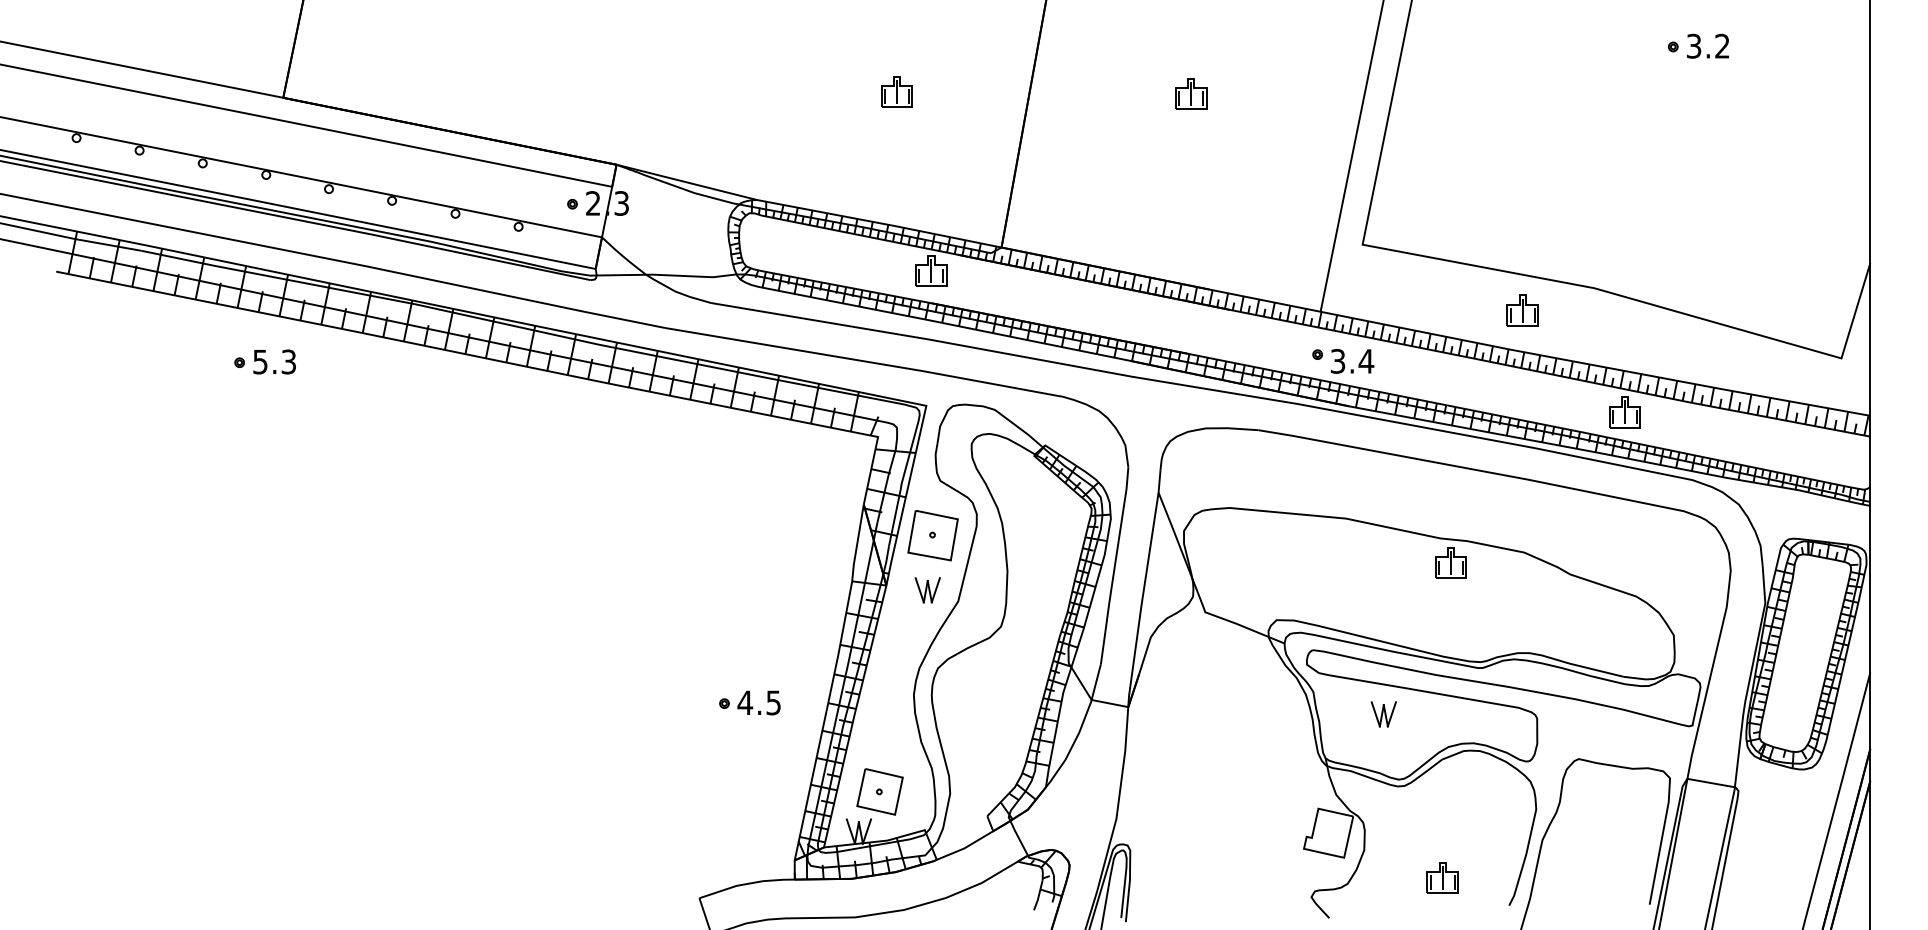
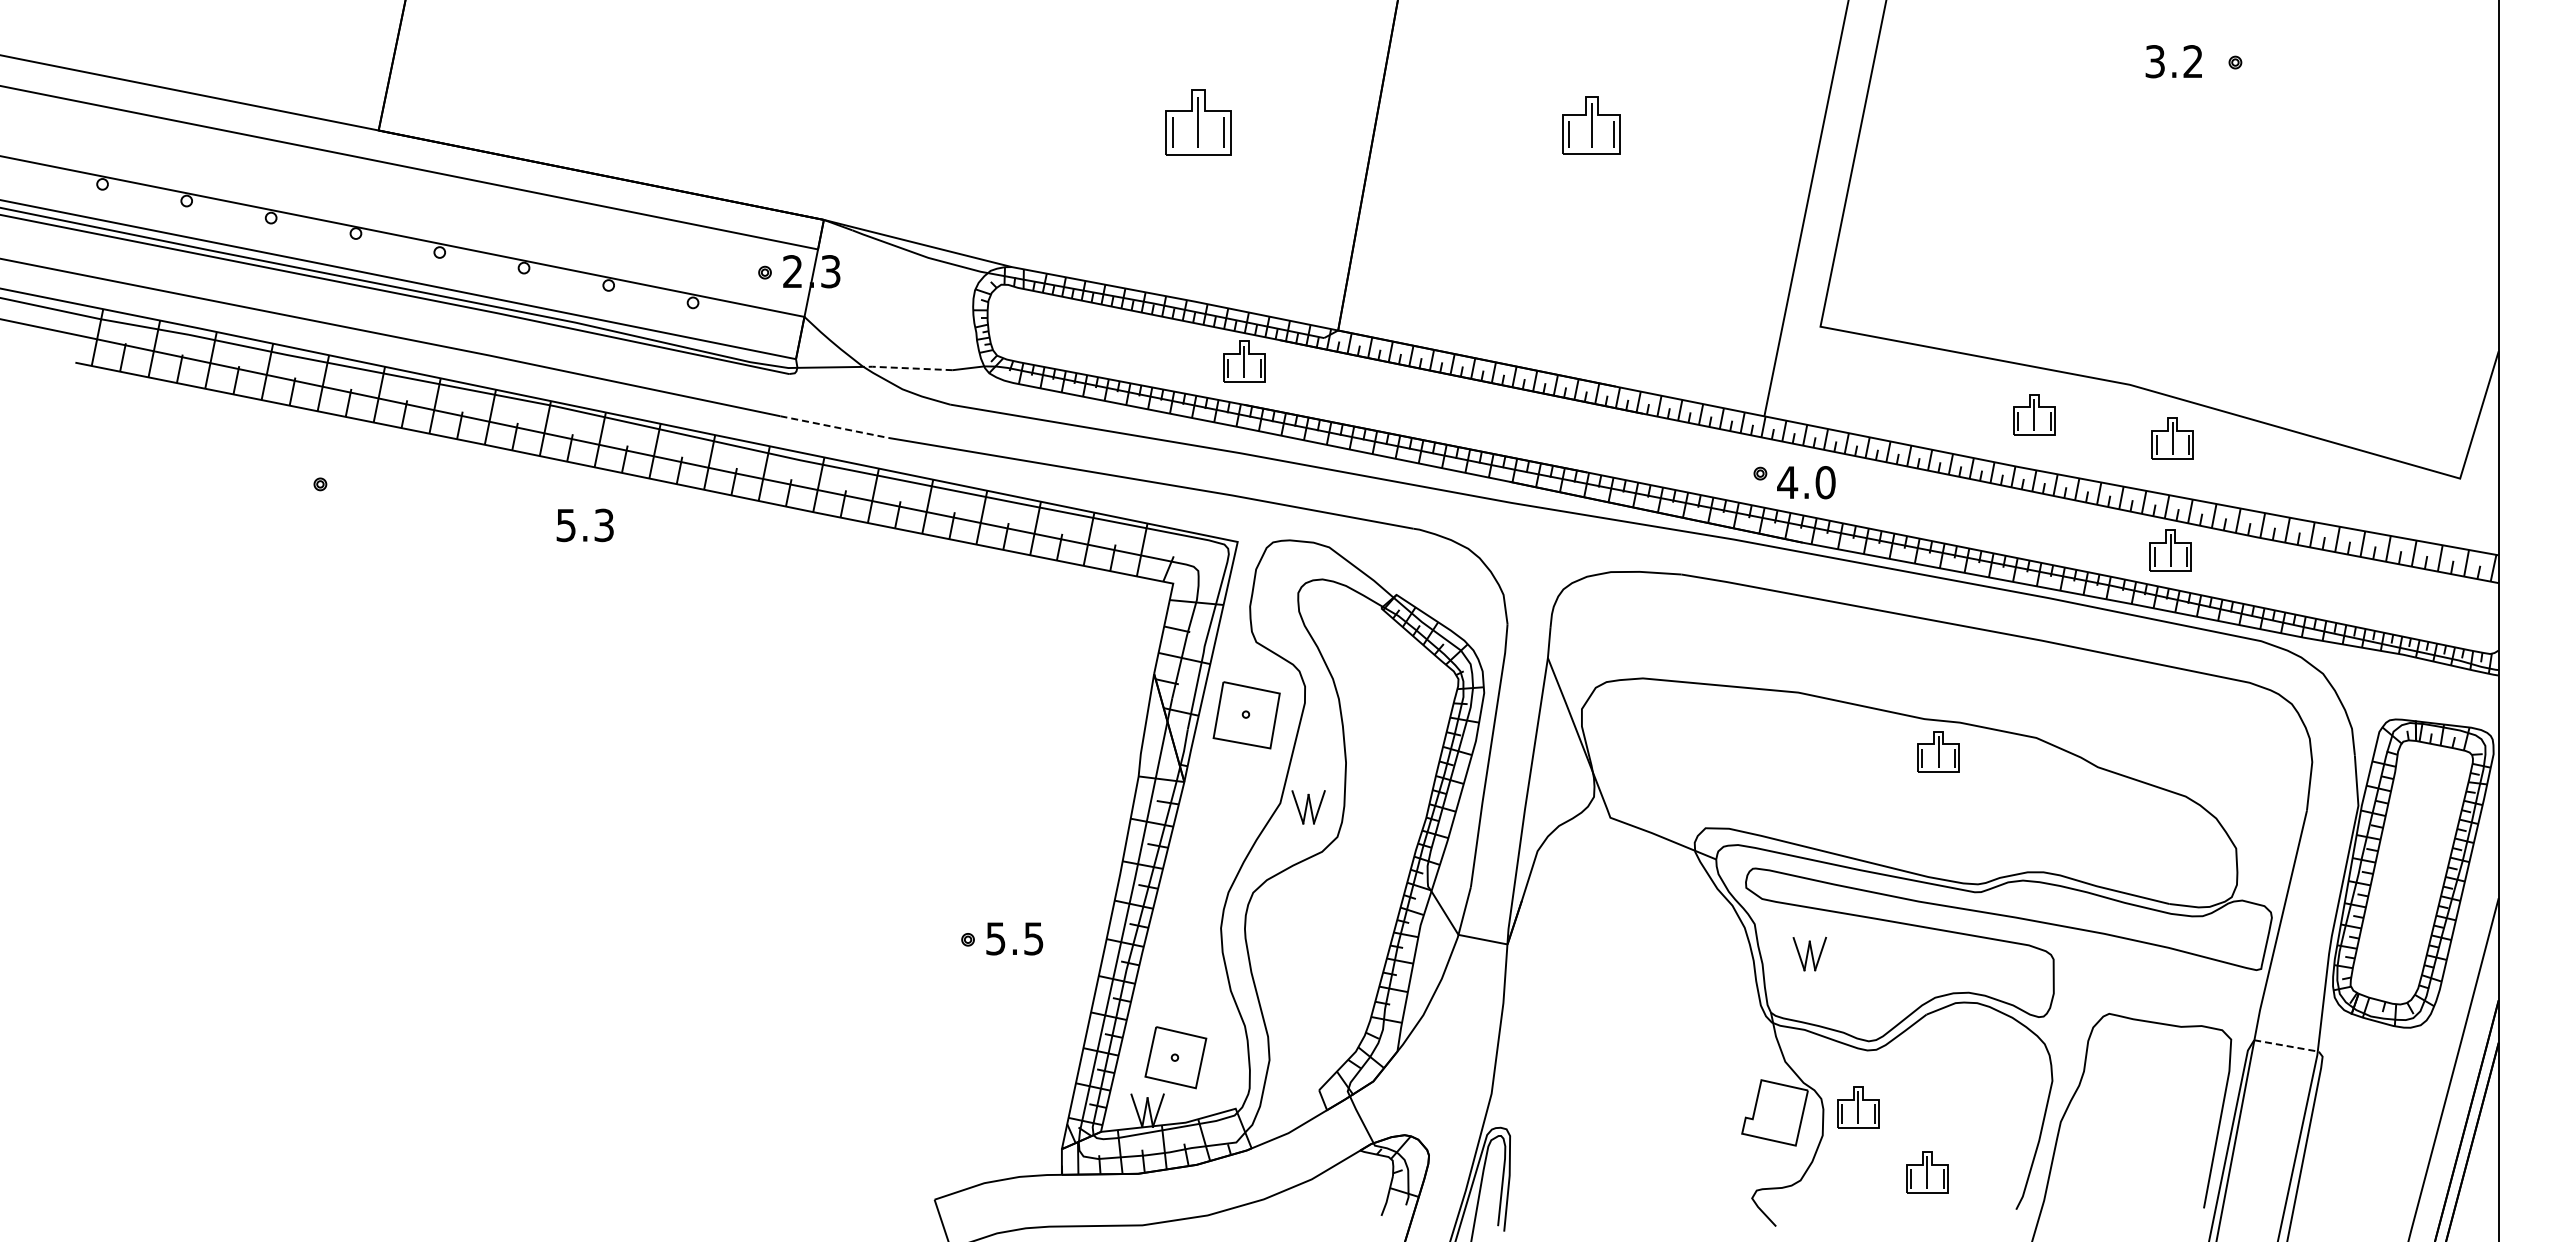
text: (1707, 46) -> (2173, 61), moved
part: (897, 91) -> (1198, 122), size x1.6
part: (1191, 94) -> (1591, 125), size x1.4
line: (679, 275) -> (907, 368), solid -> dashed
line: (624, 320) -> (834, 427), solid -> dashed
part: (1626, 328) -> (2172, 438), added
text: (1352, 361) -> (1806, 482), 3.4 -> 4.0
text: (274, 362) -> (584, 525), moved
part: (927, 590) -> (1308, 807), moved
text: (745, 702) -> (995, 938), 4.5 -> 5.5
part: (1383, 713) -> (1809, 953), moved
line: (1711, 782) -> (2286, 1045), solid -> dashed
part: (1391, 829) -> (1858, 1107), added

